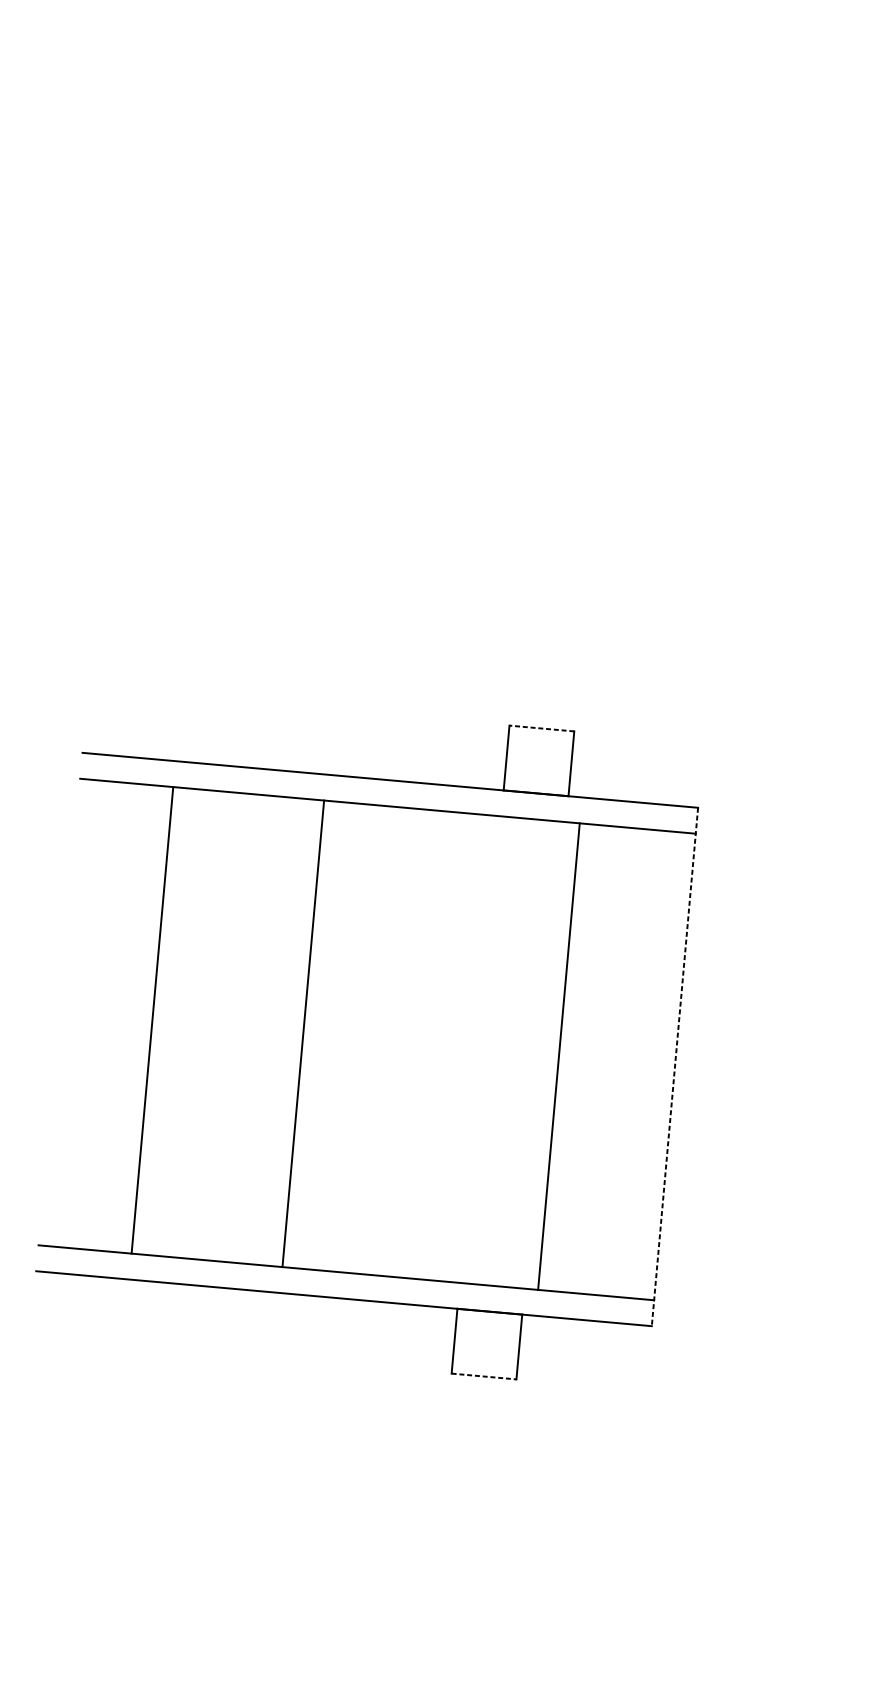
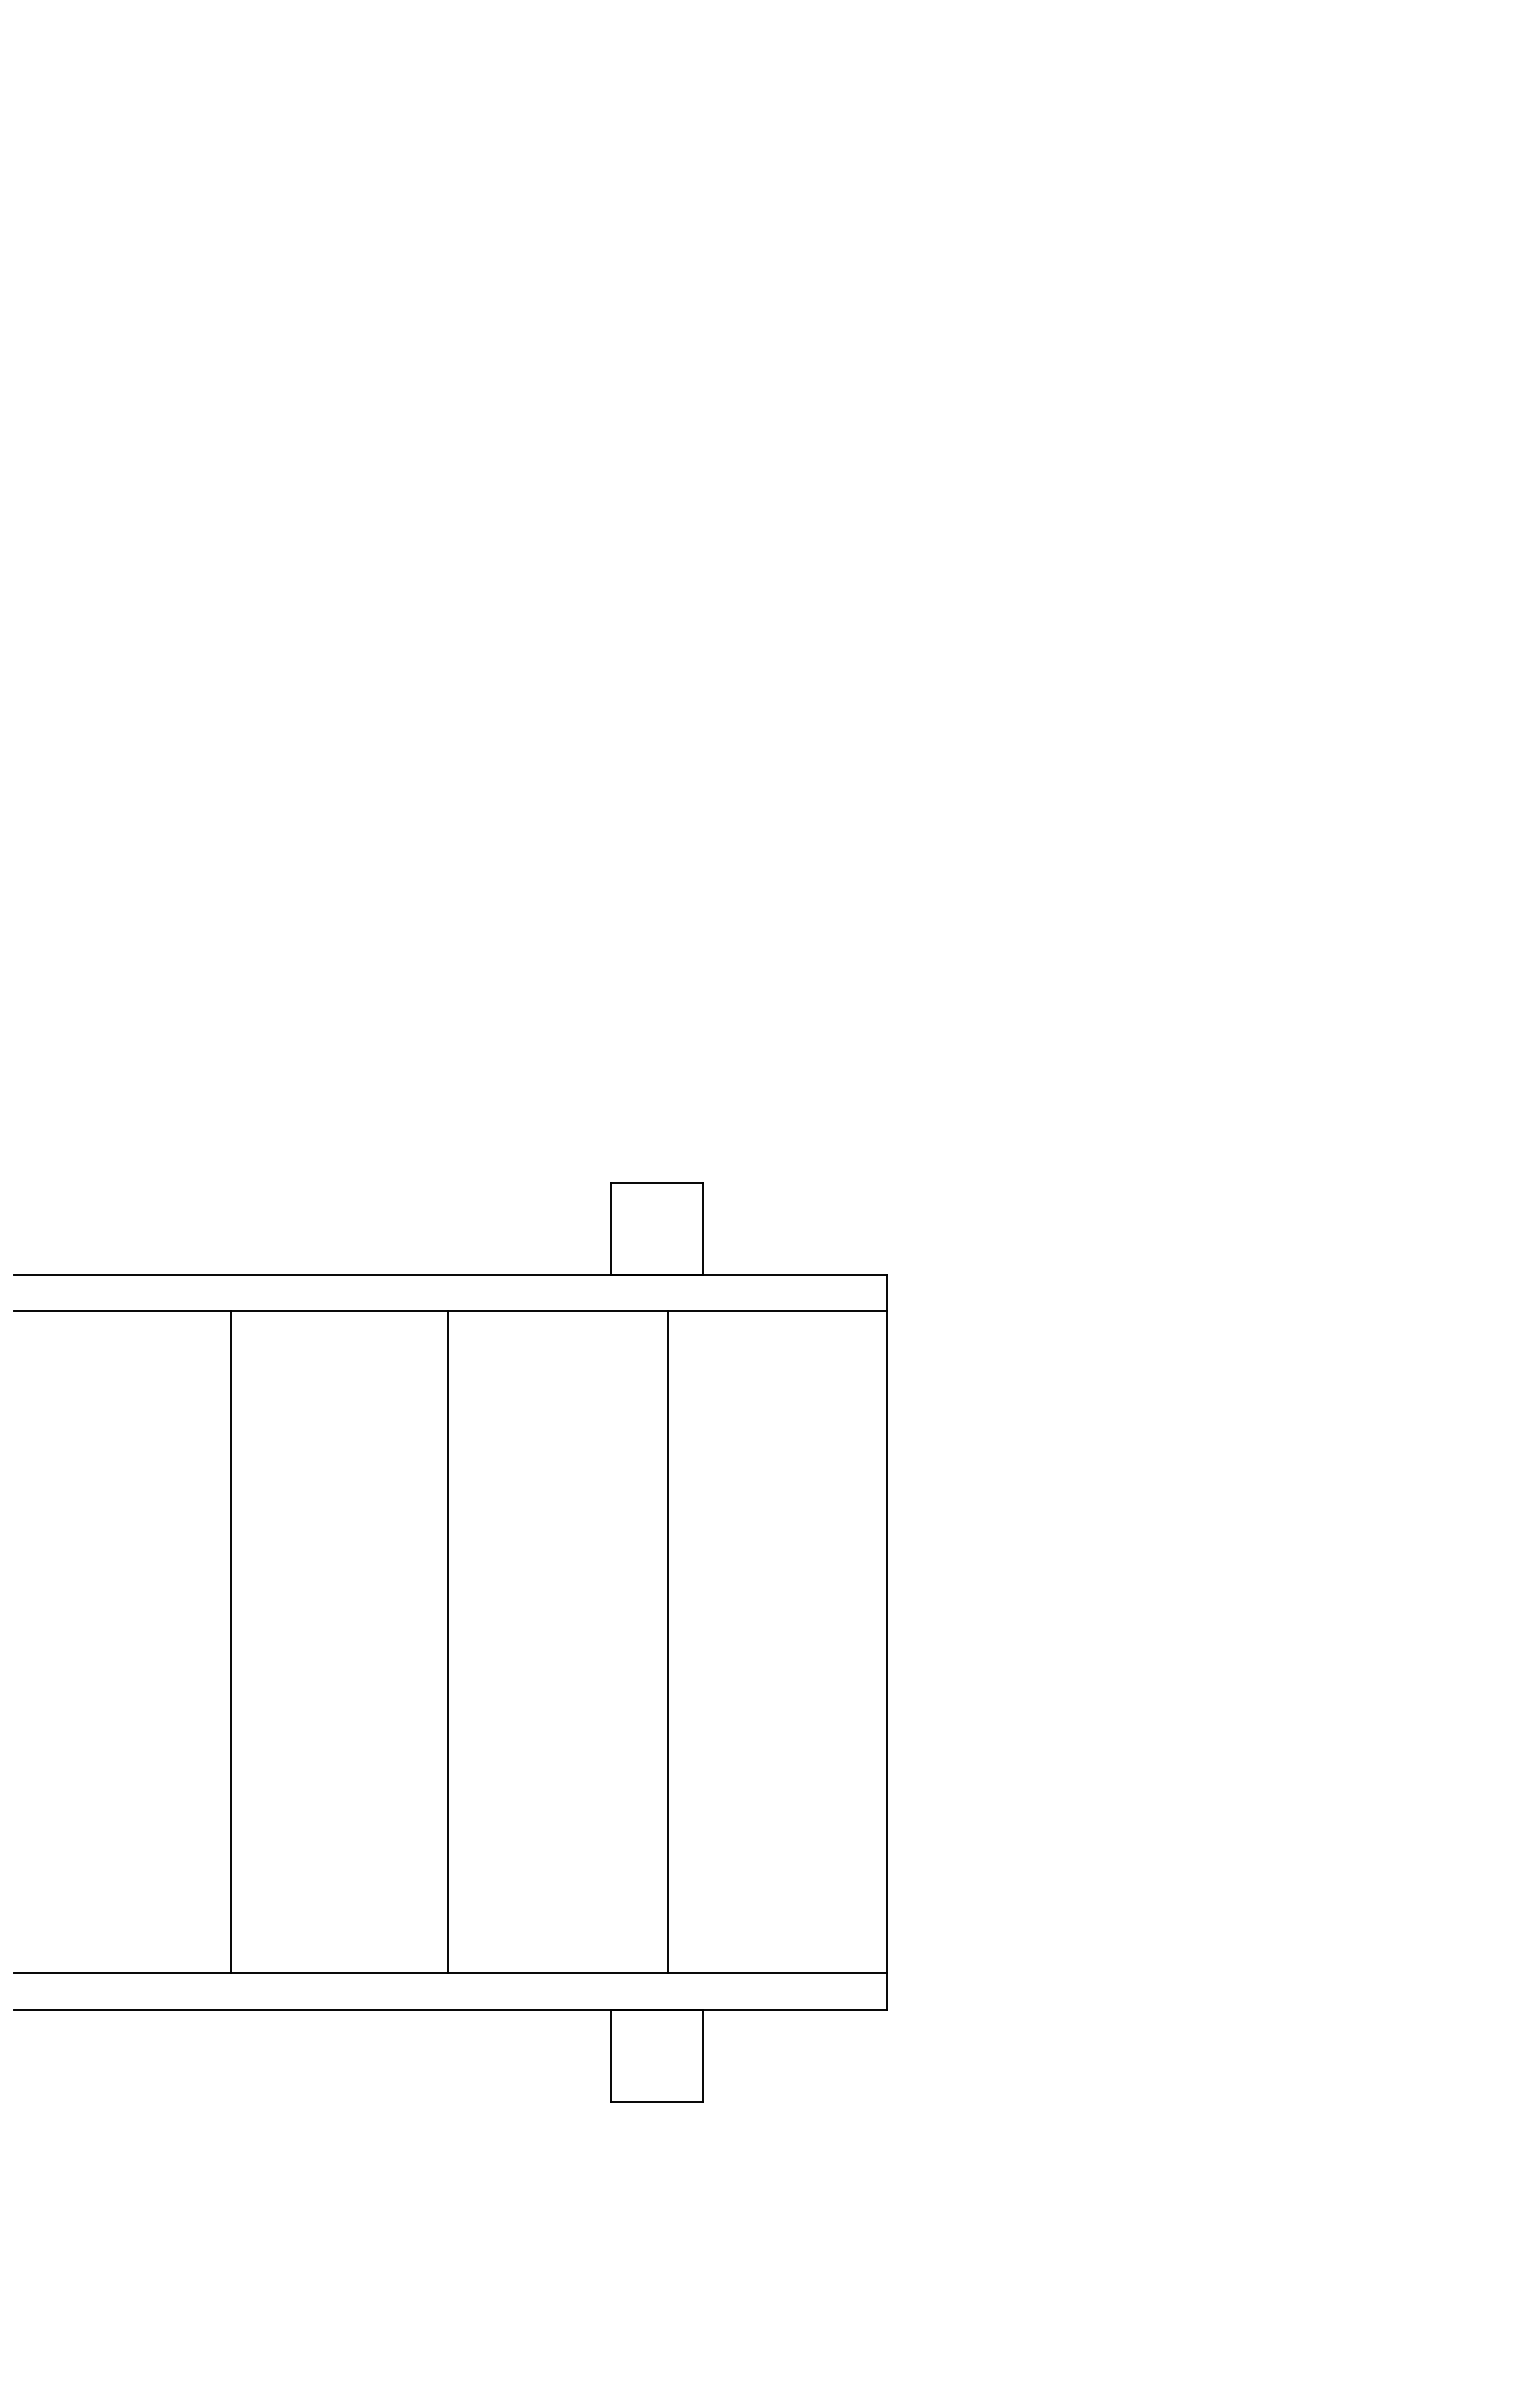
line: (542, 728) -> (657, 1182), dashed -> solid
line: (152, 1020) -> (231, 1642), moved
line: (302, 1033) -> (447, 1642), moved
line: (558, 1056) -> (667, 1642), moved
line: (675, 1067) -> (887, 1642), dashed -> solid
line: (484, 1376) -> (657, 2101), dashed -> solid

